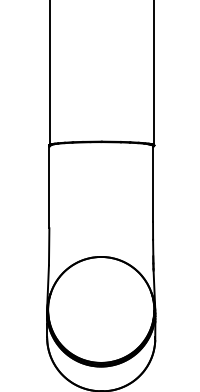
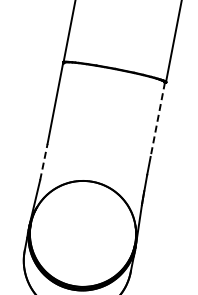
line: (153, 183) -> (158, 119), solid -> dashed
line: (49, 246) -> (44, 161), solid -> dashed

